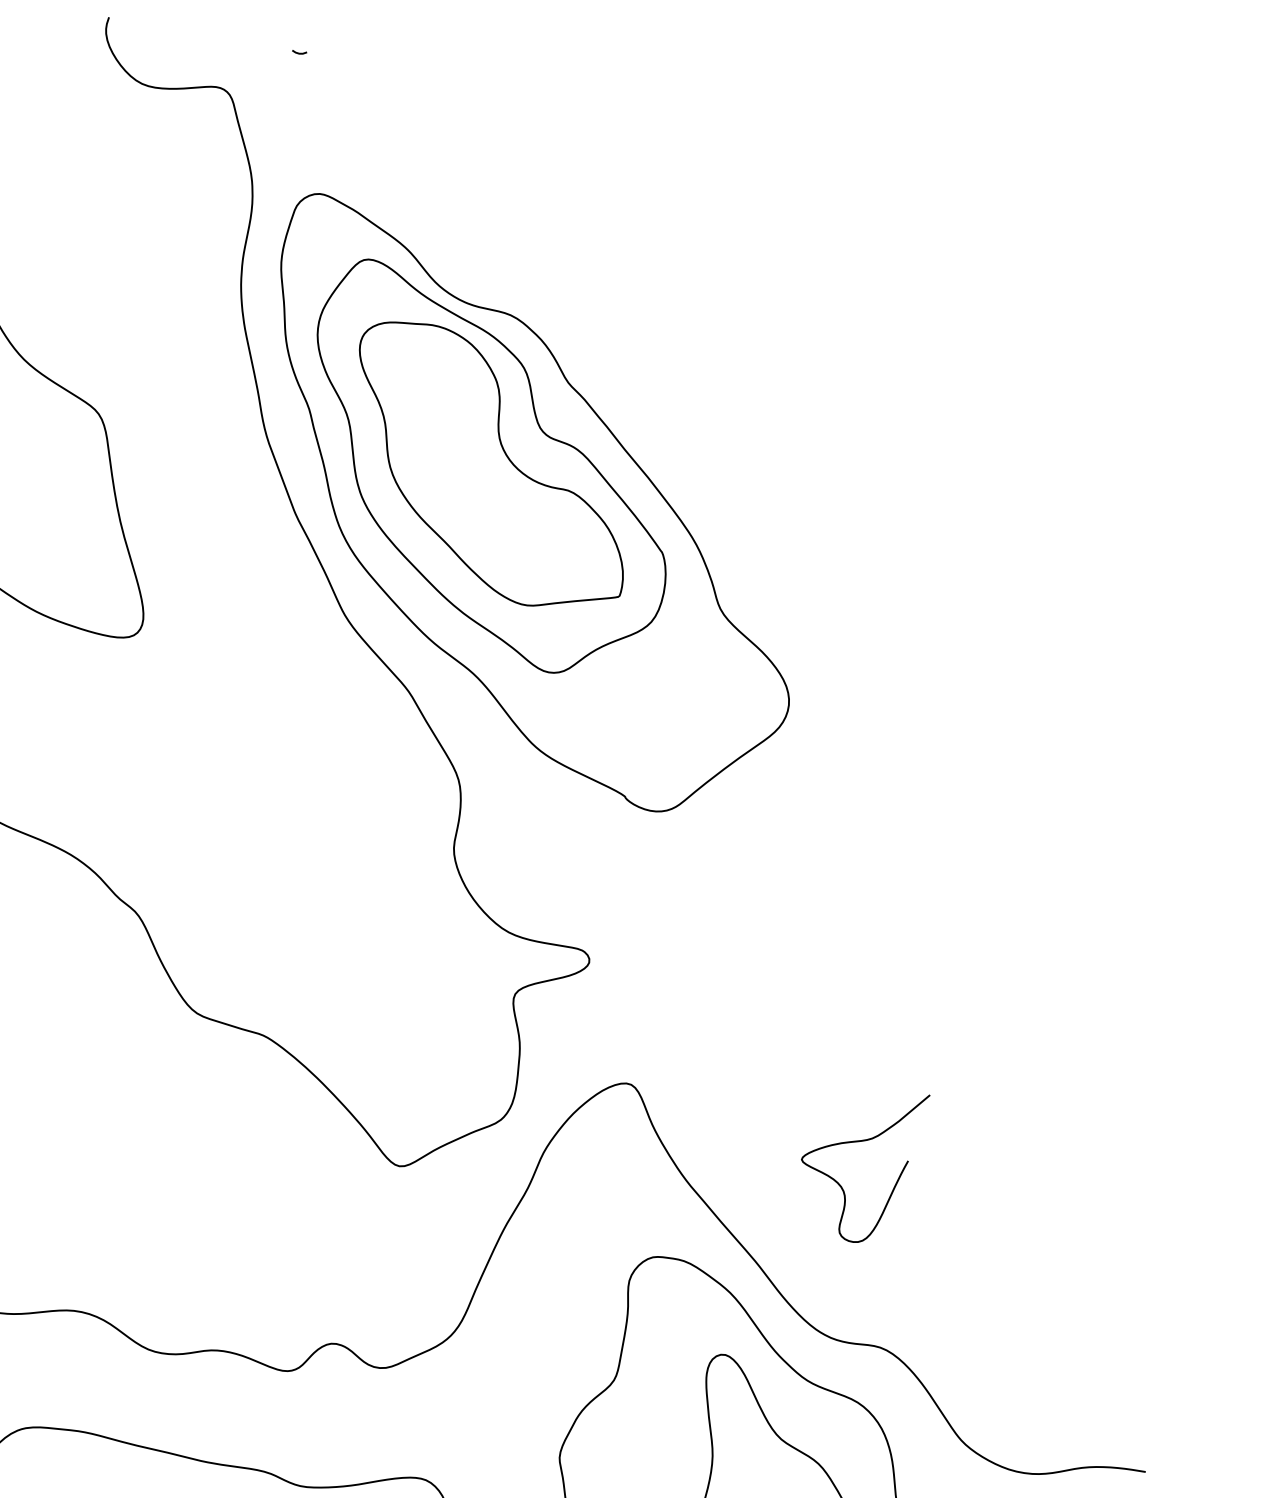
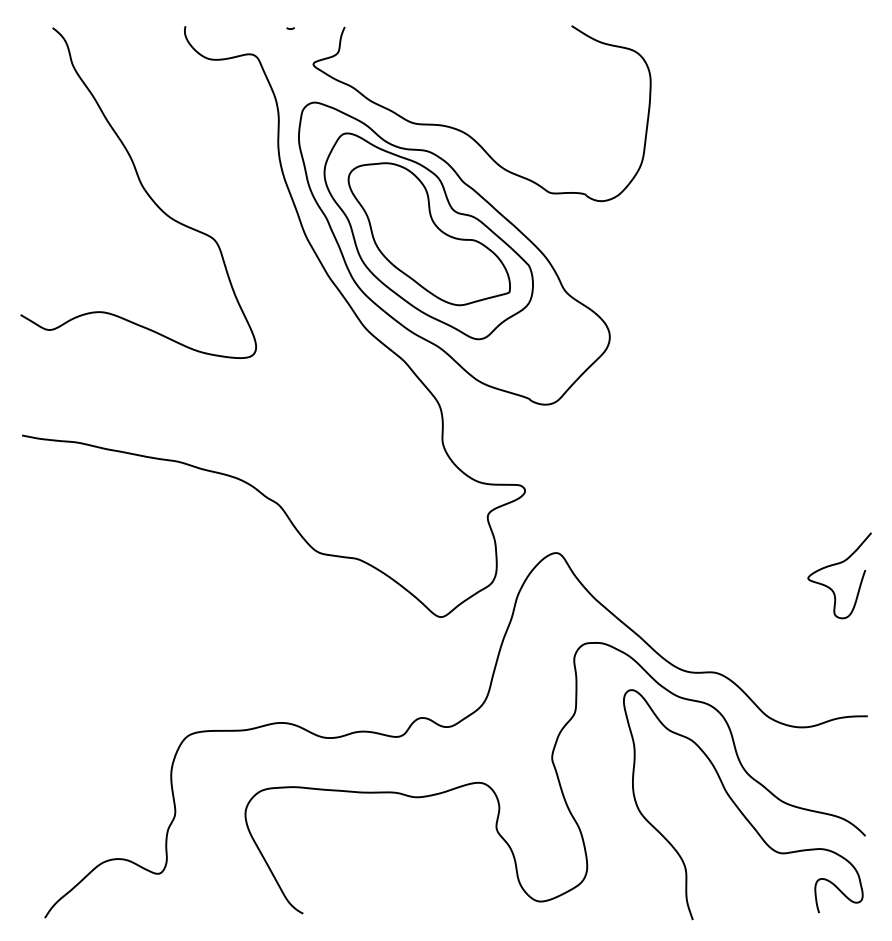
part: (589, 295) -> (467, 133), added
curve: (855, 1143) -> (835, 565), moved

